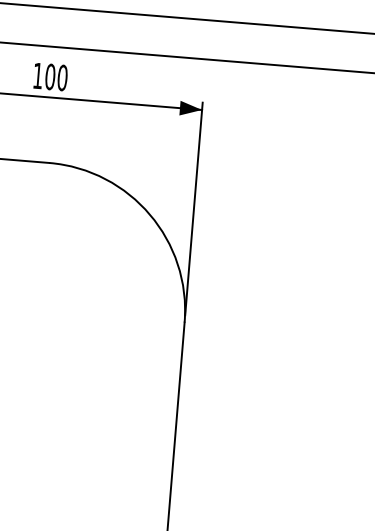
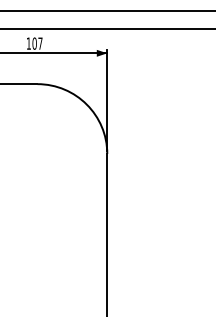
text: (62, 77) -> (40, 43), 100 -> 107

